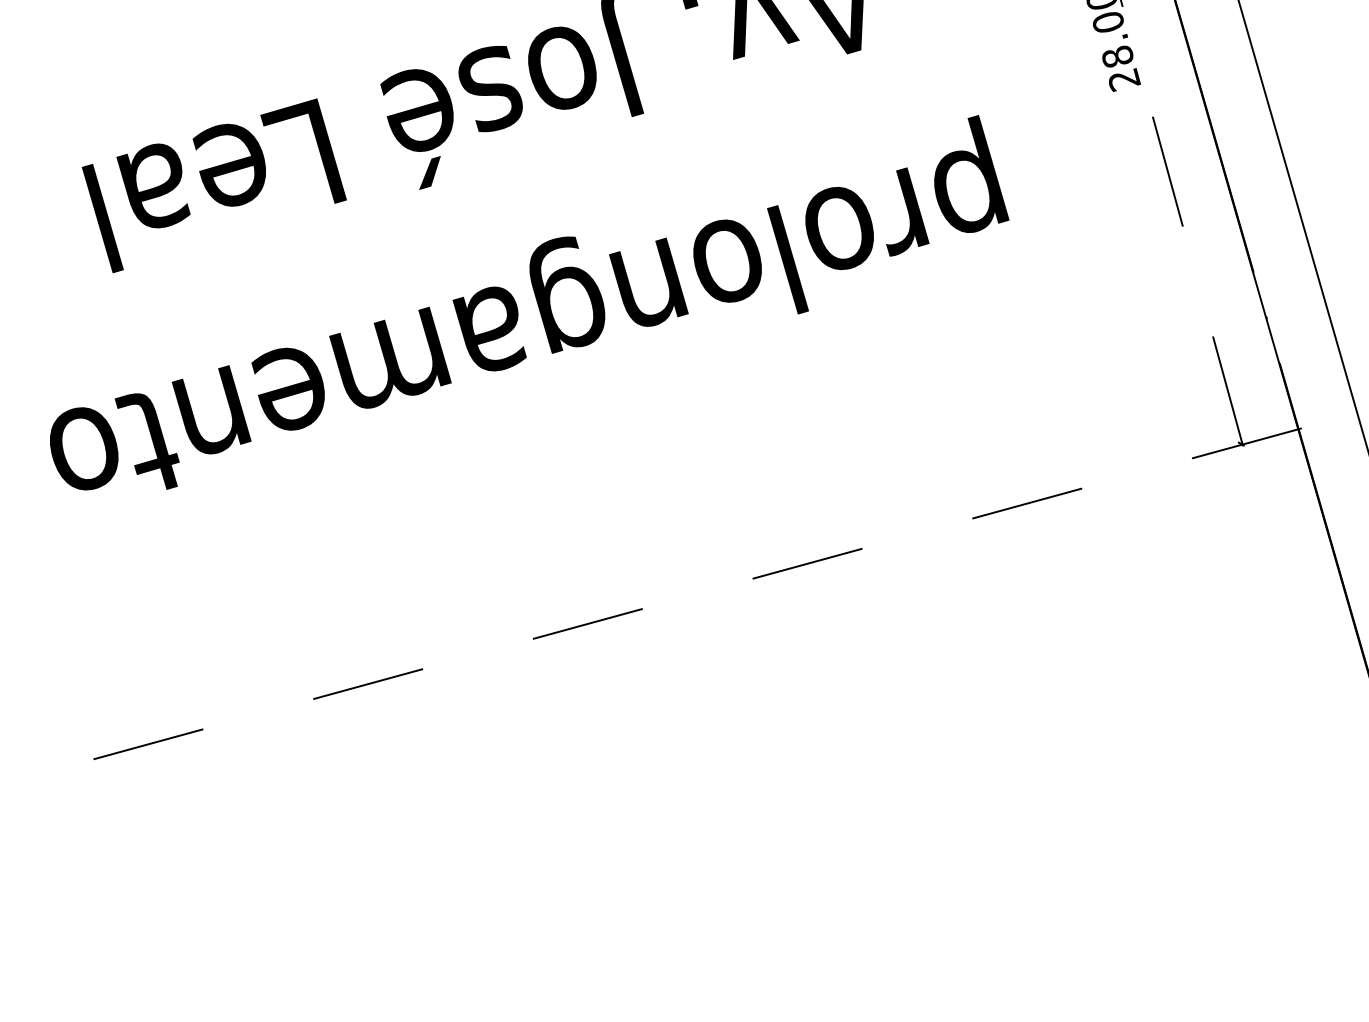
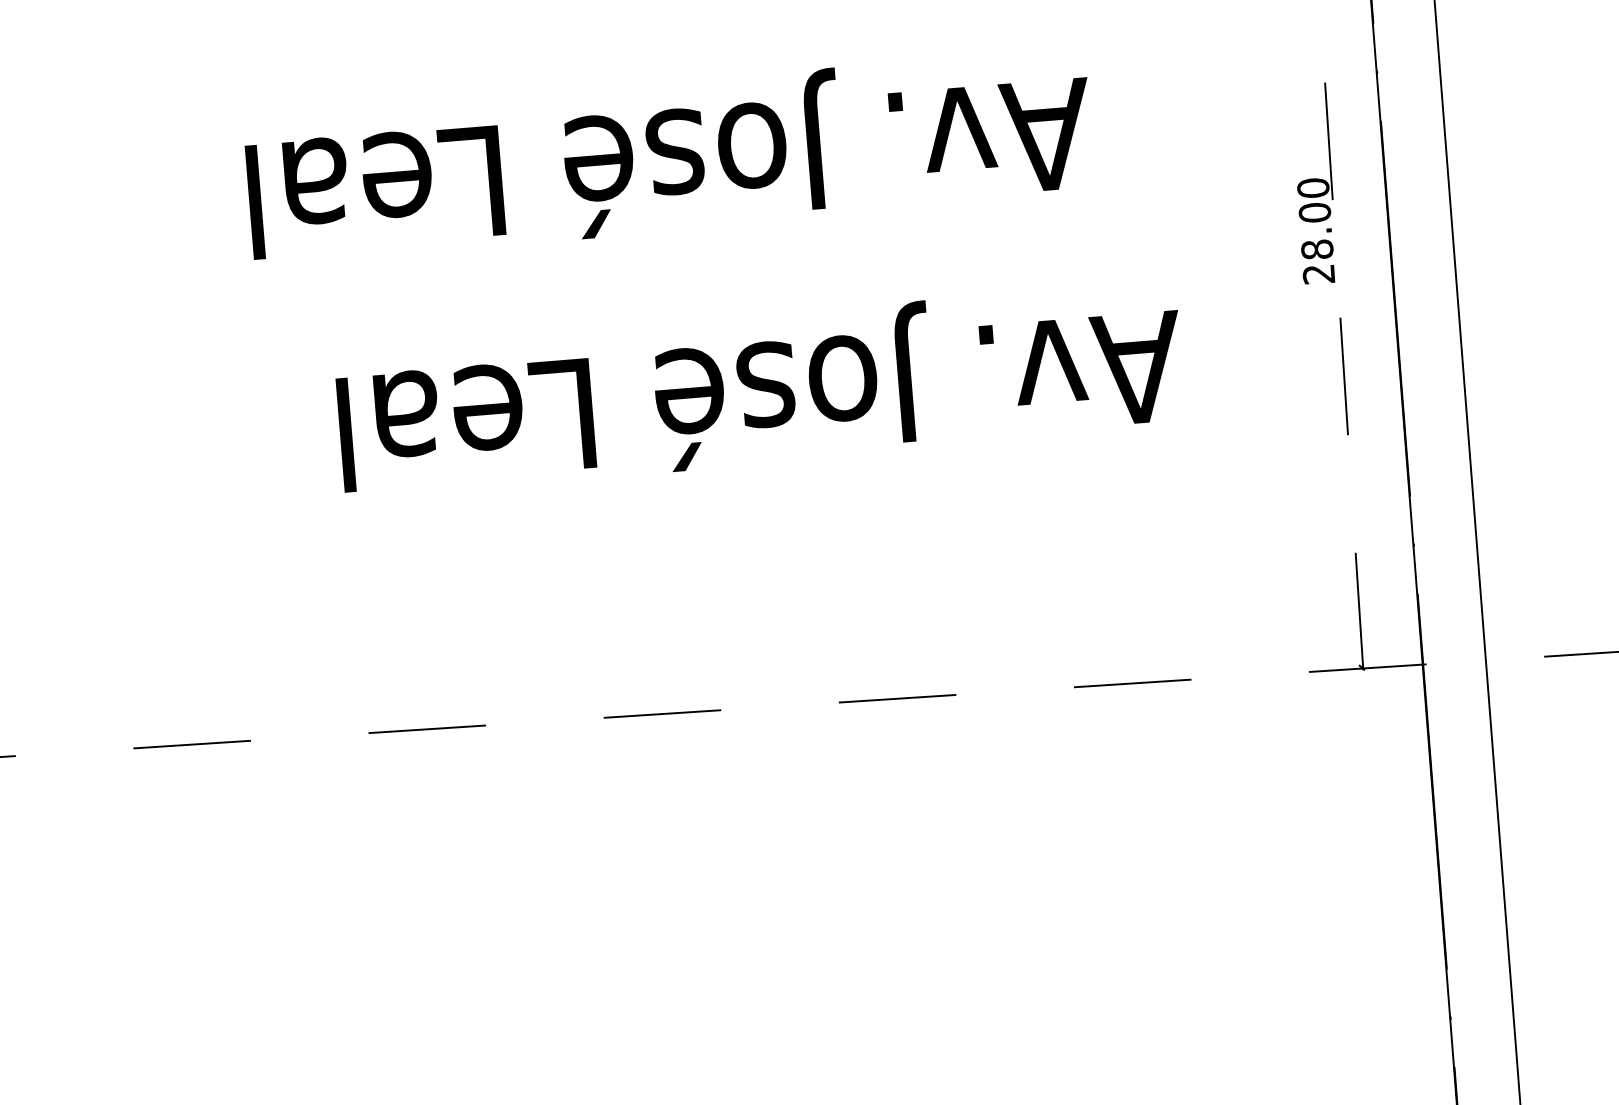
text: (527, 312) -> (666, 385), prolongamento -> Av. José Leal

